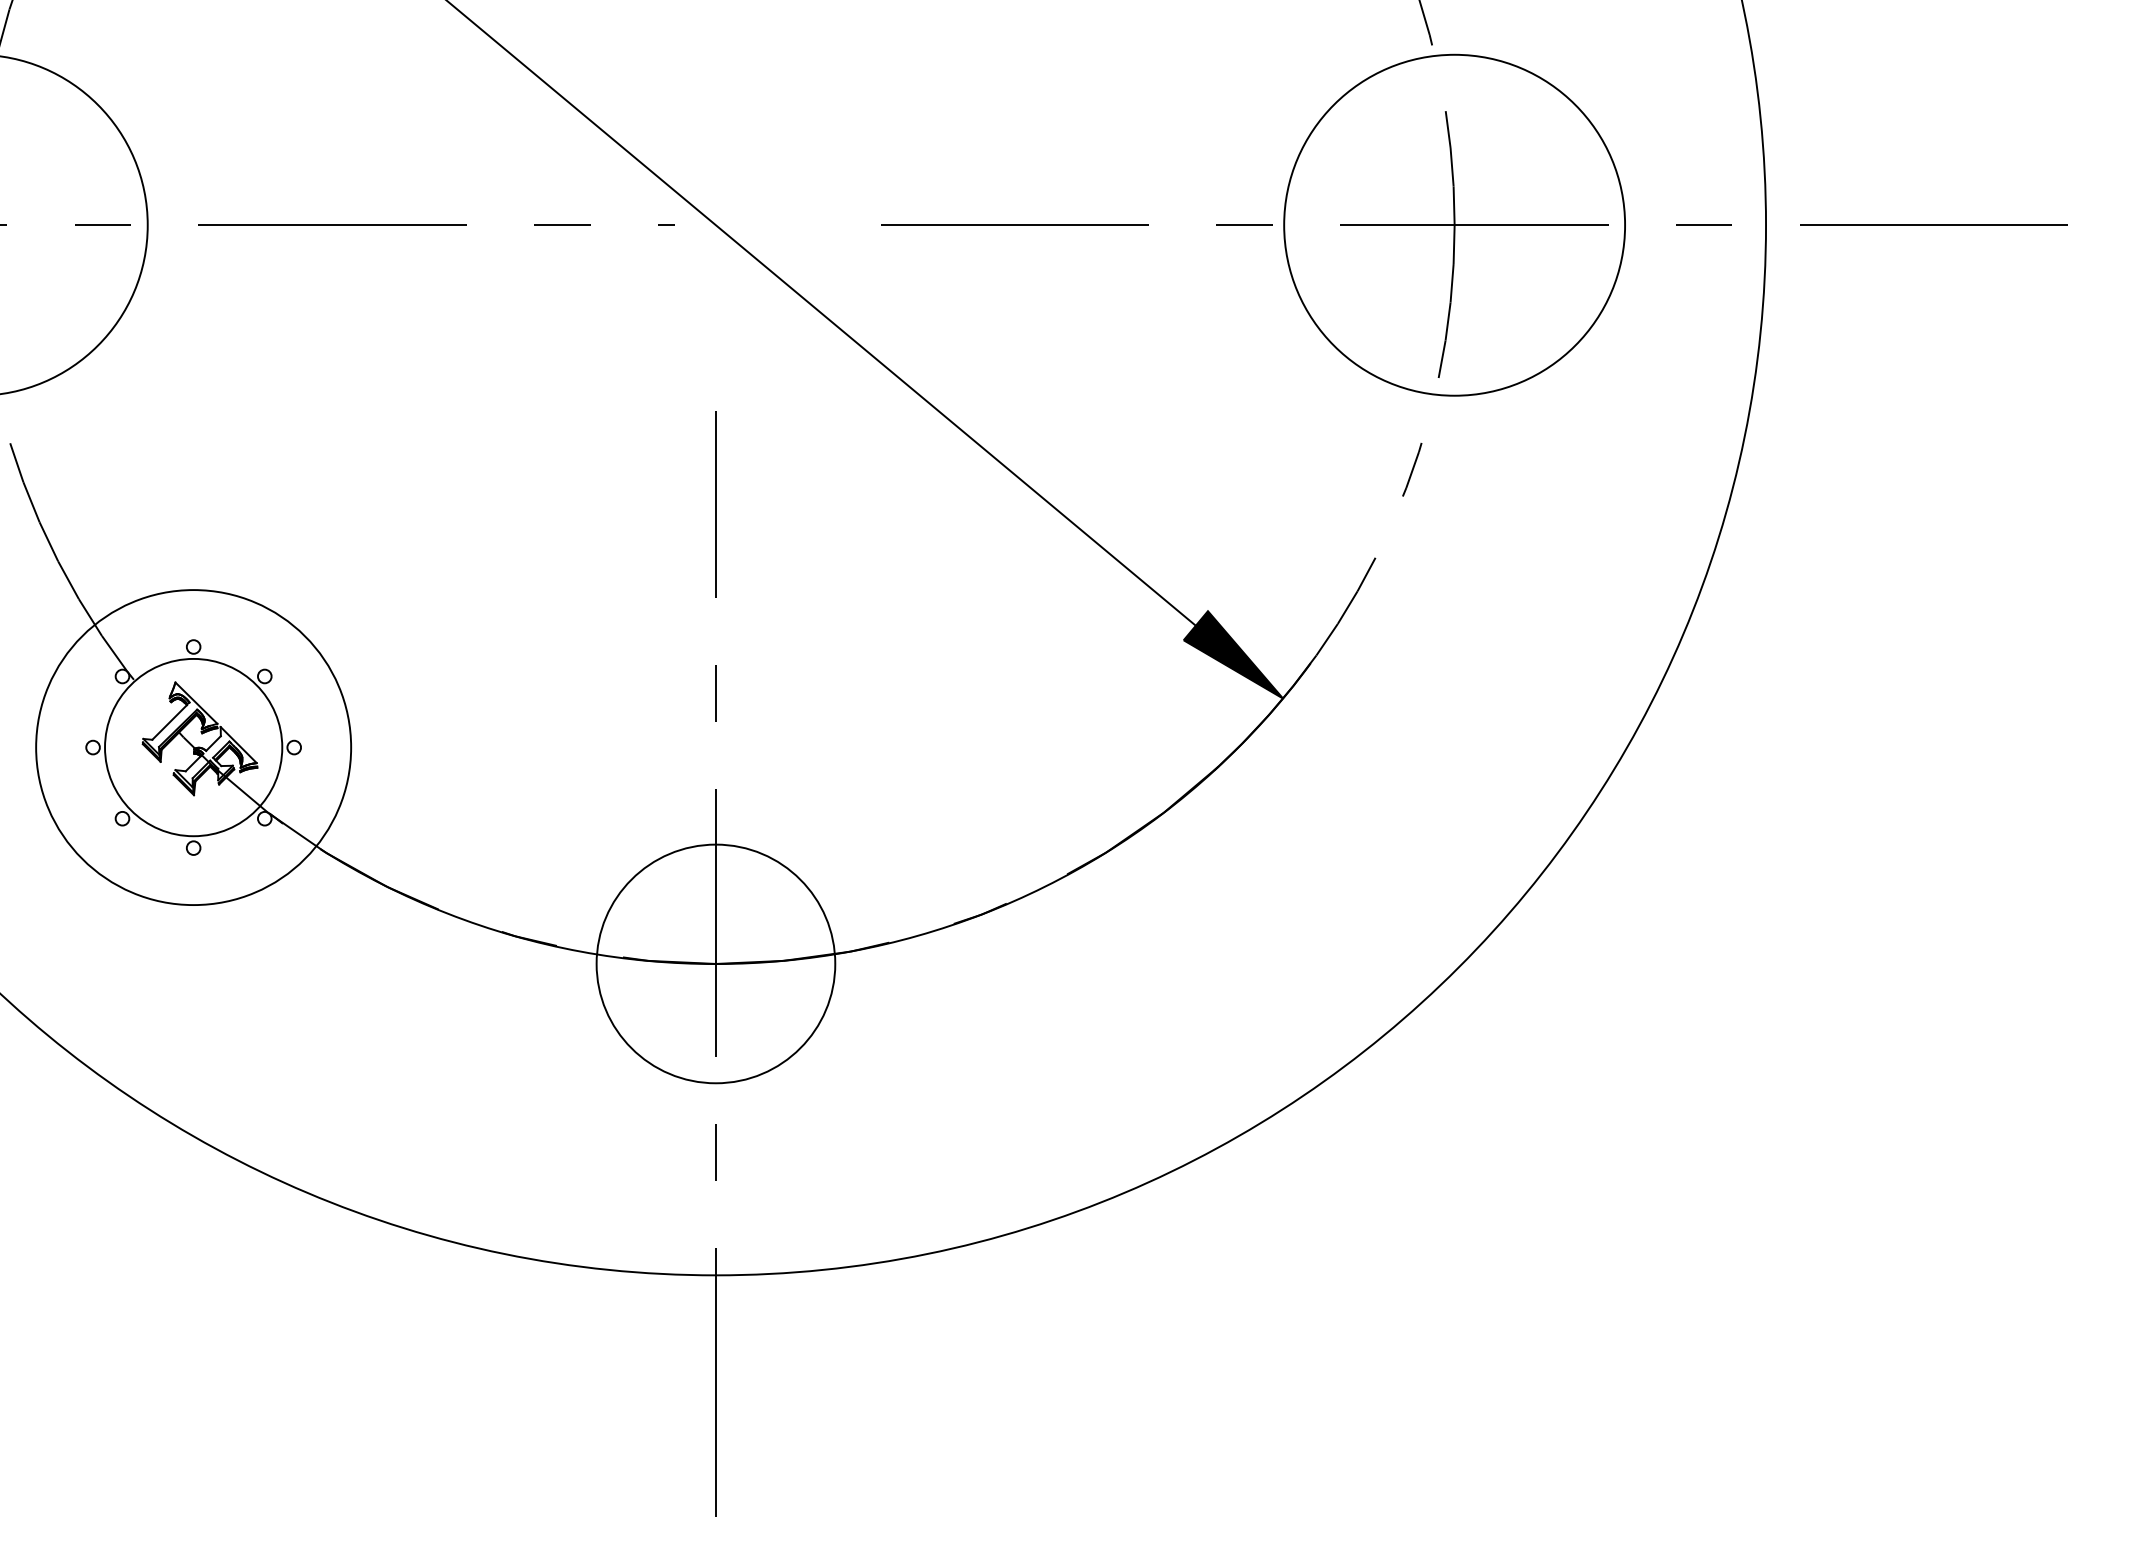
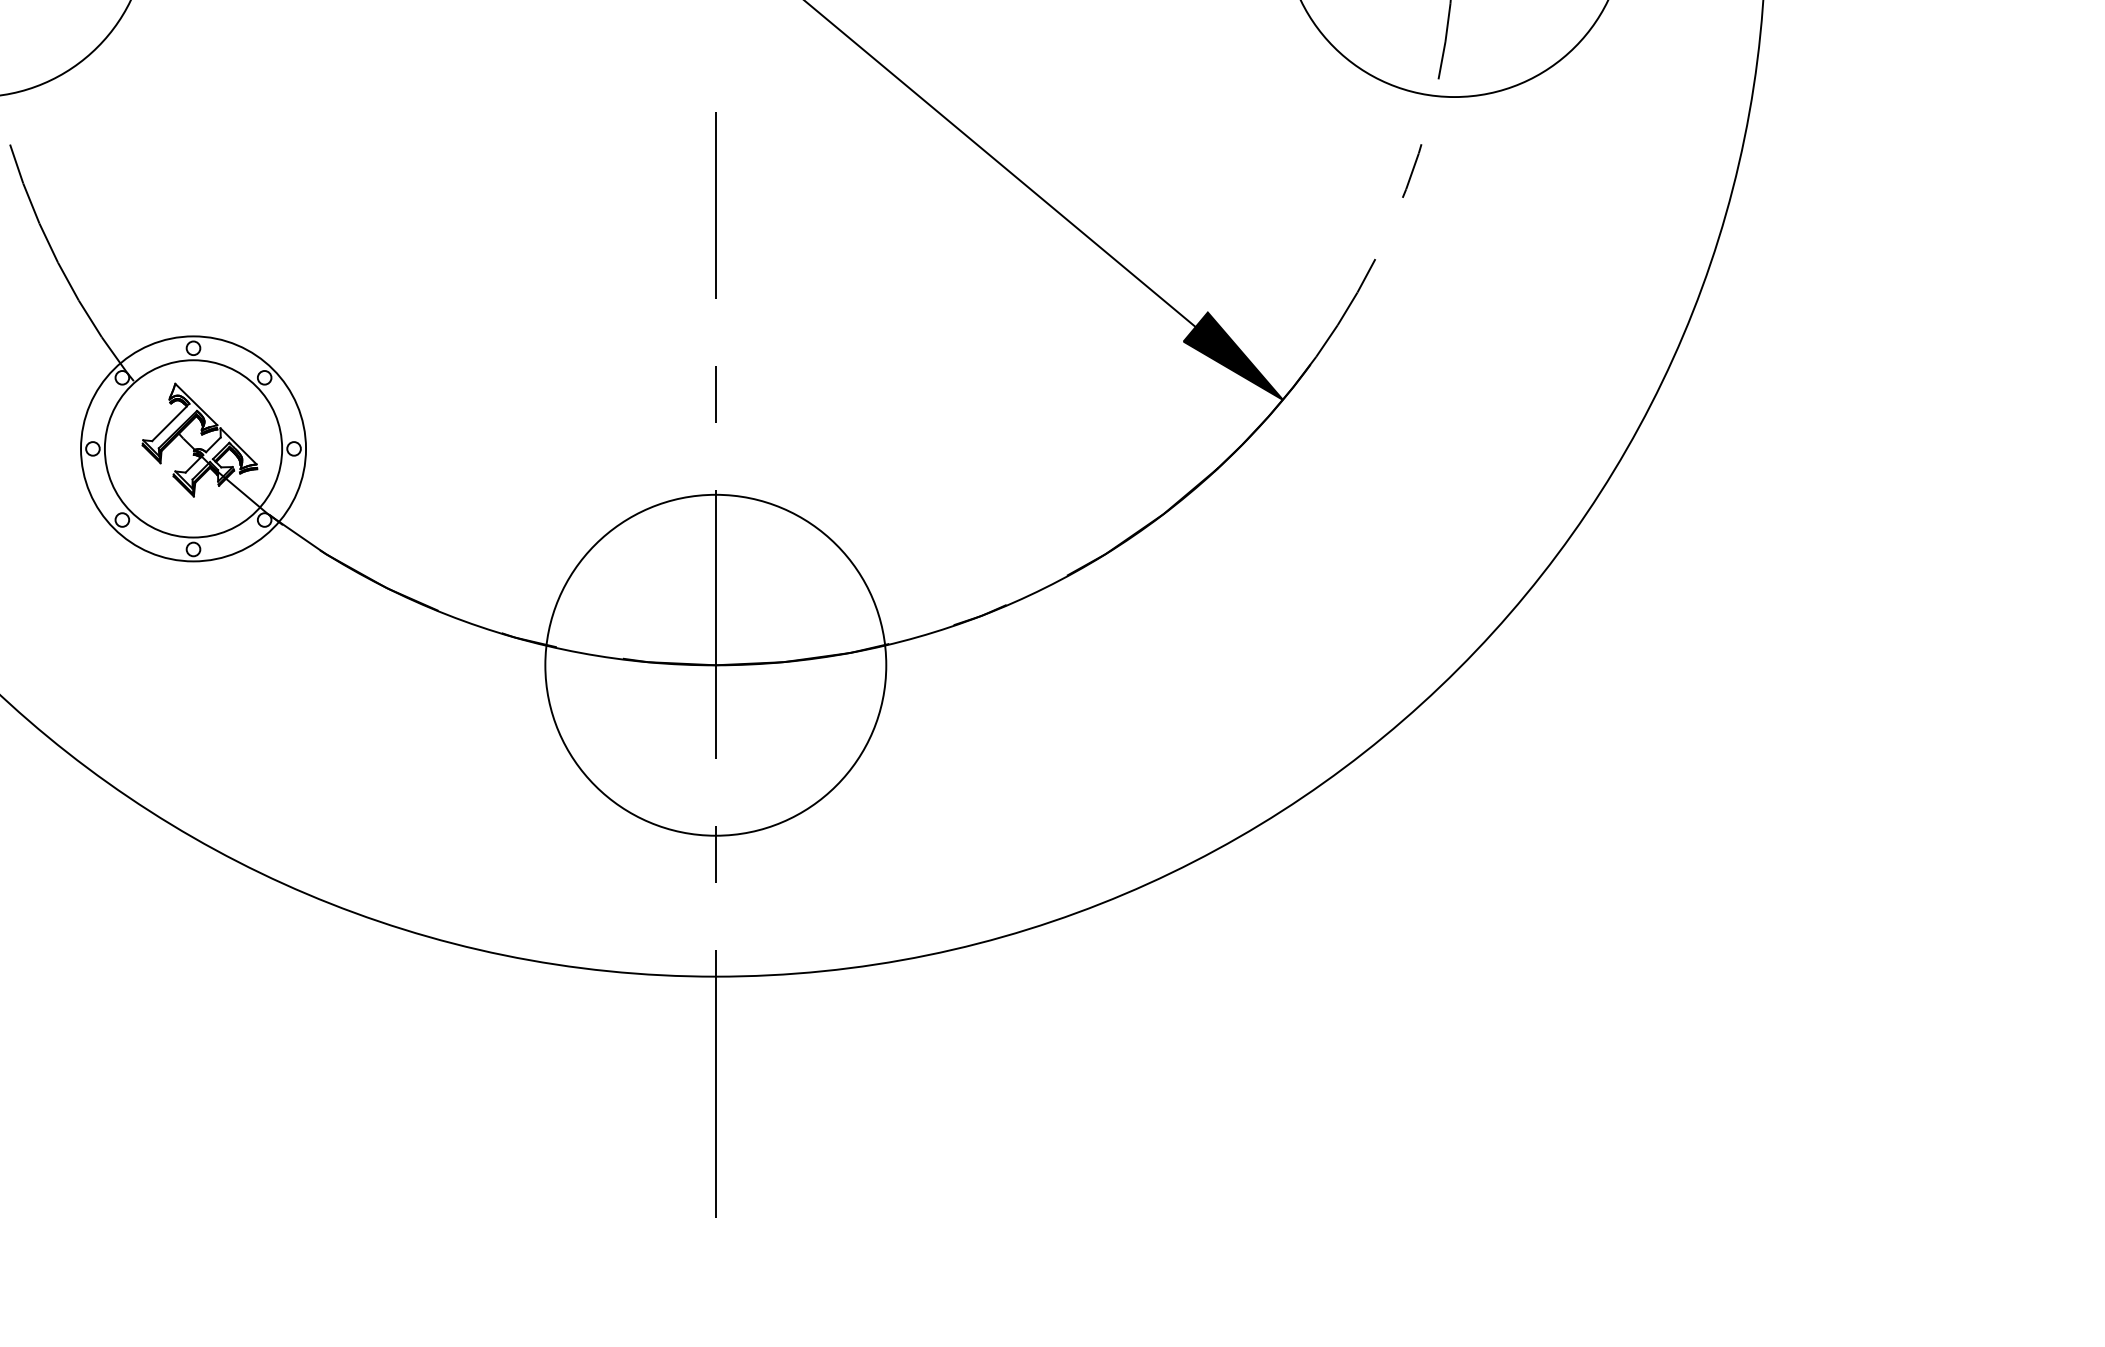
circle: (193, 747) -> (193, 448), size x0.71
circle: (715, 963) -> (715, 664), size x1.43

